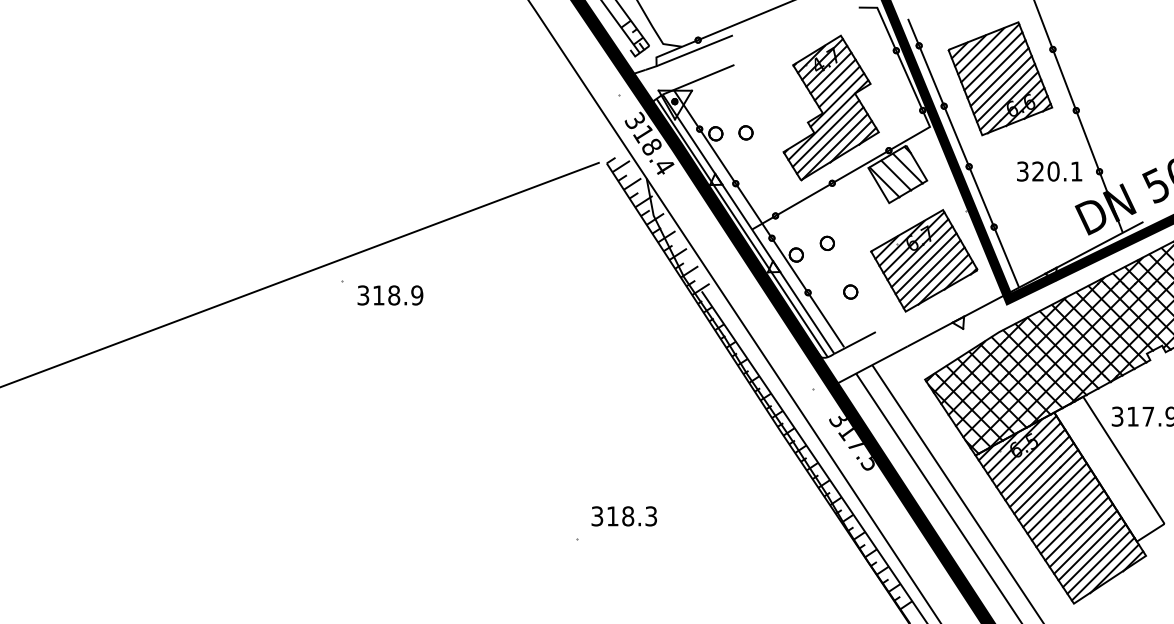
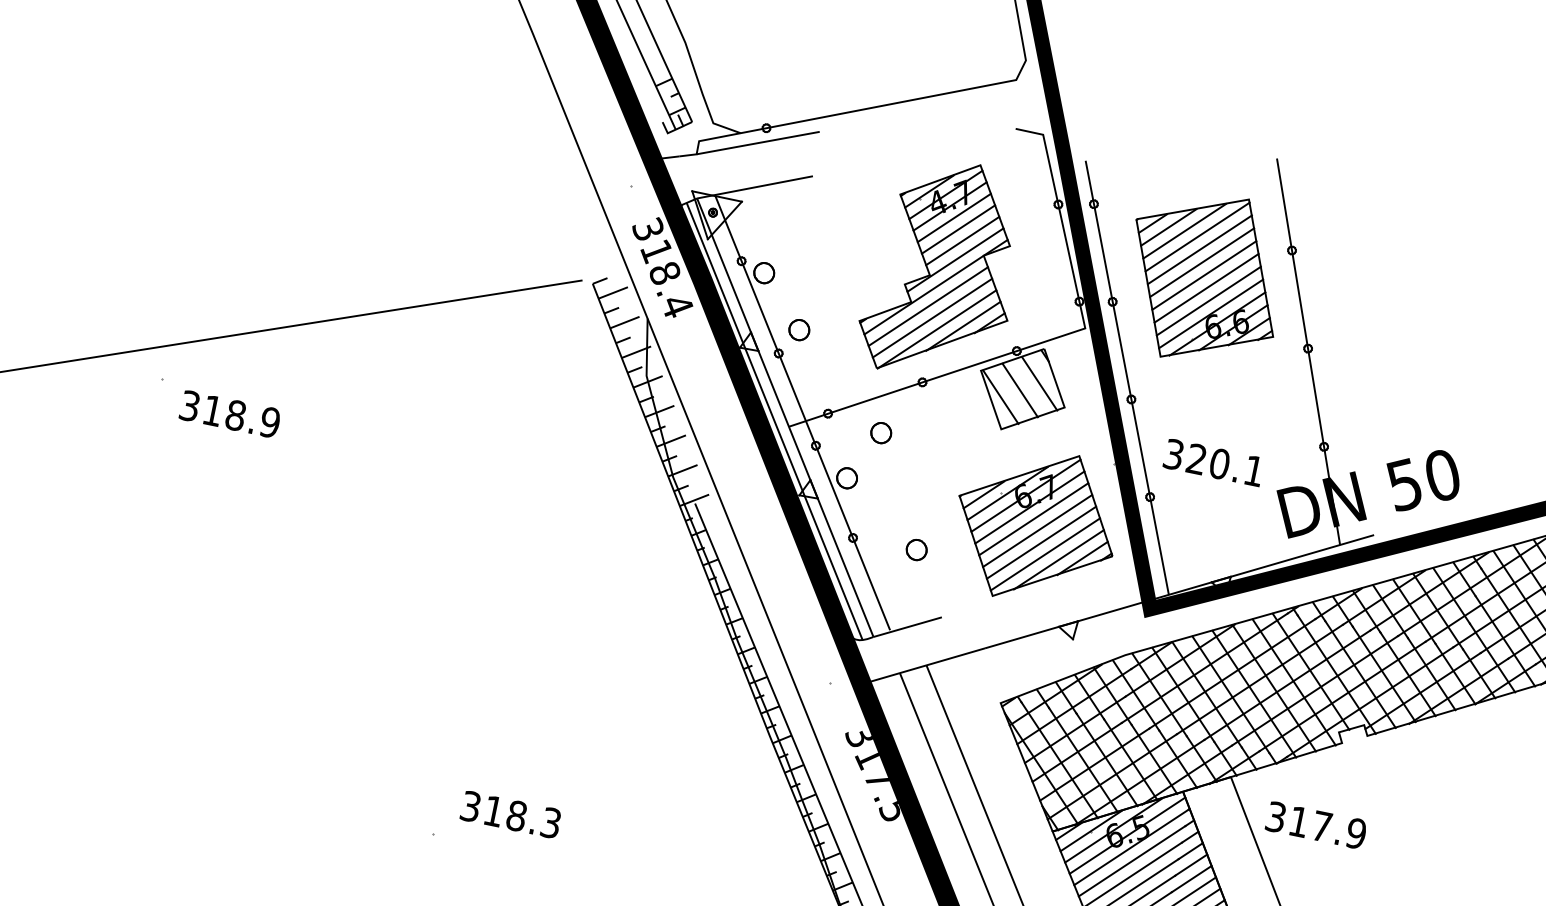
part: (745, 132) -> (798, 329), moved
text: (1049, 171) -> (1213, 462), moved
part: (826, 242) -> (880, 431), moved

